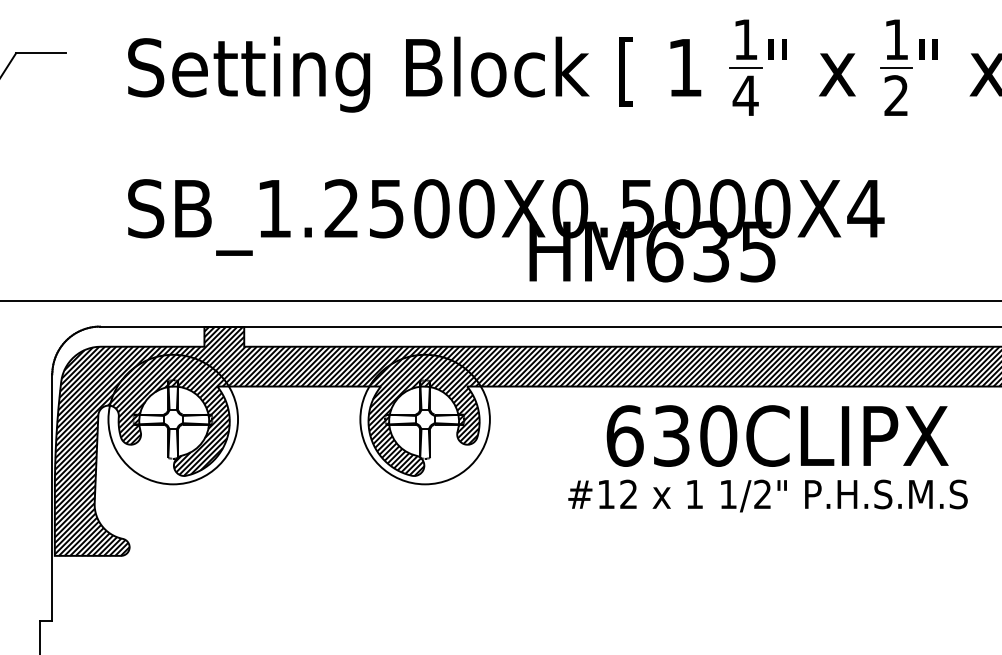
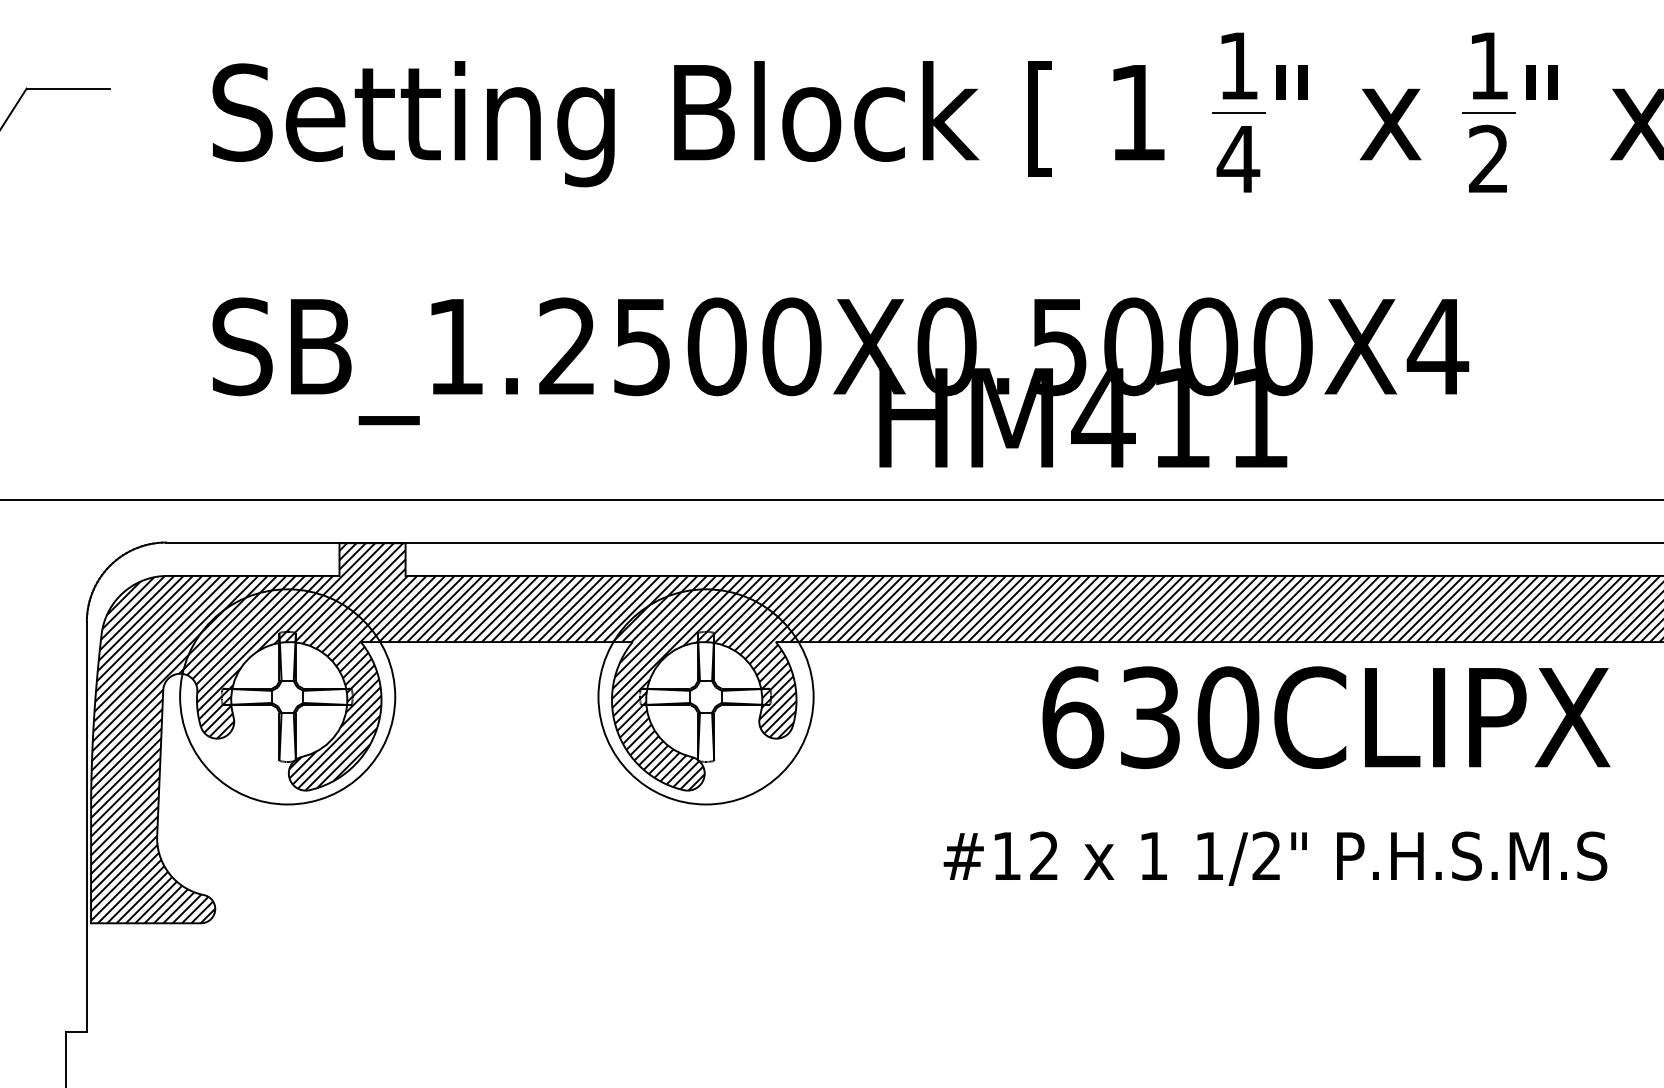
text: (710, 251) -> (1179, 417), HM635 -> HM411
text: (777, 435) -> (1326, 716), moved
text: (767, 495) -> (1274, 857), moved

